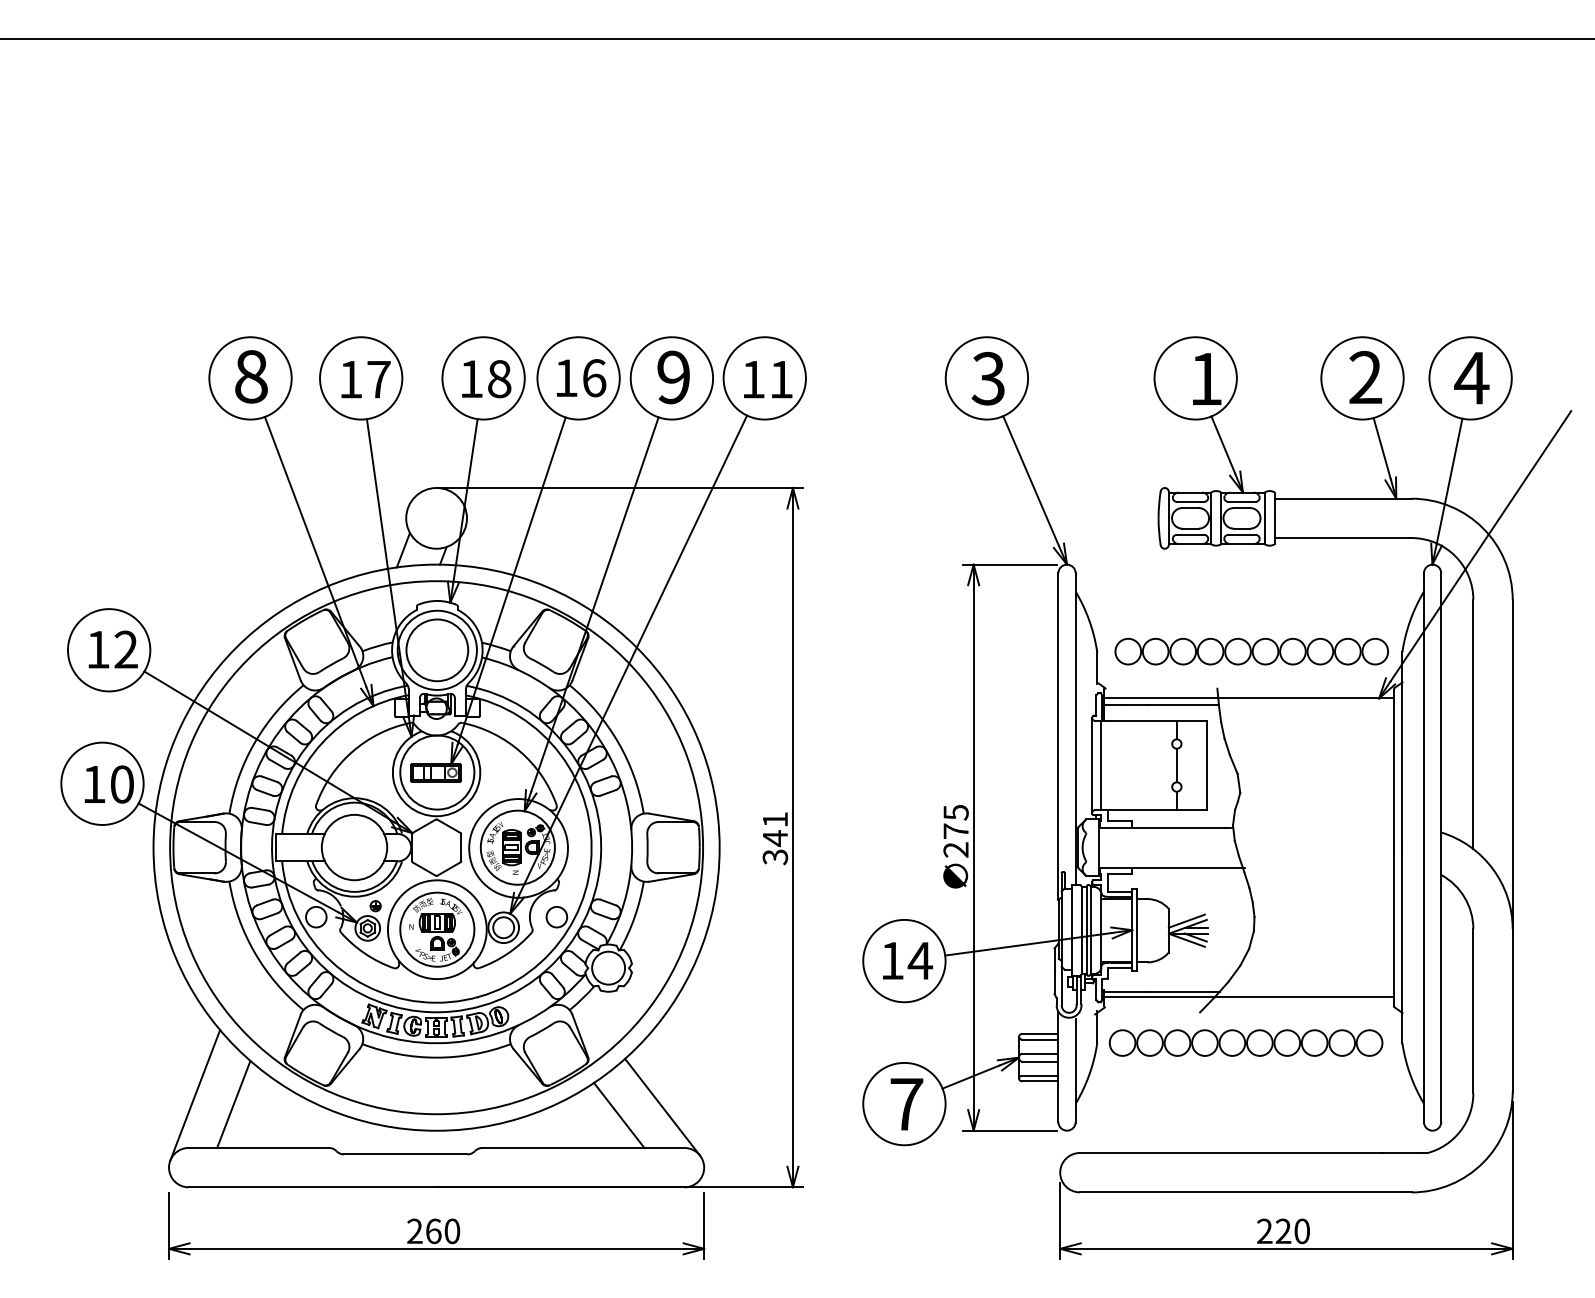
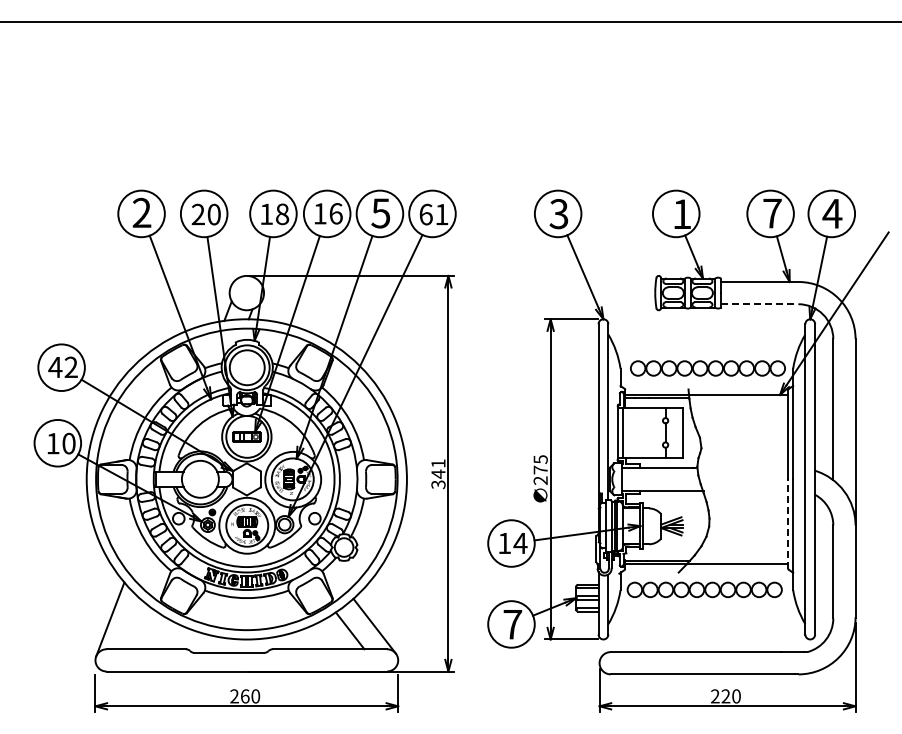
text: (250, 375) -> (141, 212), 8 -> 2
text: (672, 377) -> (380, 213), 9 -> 5
text: (1365, 377) -> (772, 213), 2 -> 7
text: (363, 379) -> (205, 214), 17 -> 20
text: (752, 379) -> (425, 214), 11 -> 61
line: (1342, 538) -> (759, 304), solid -> dashed
text: (98, 649) -> (55, 367), 12 -> 42
line: (1394, 927) -> (788, 524), solid -> dashed
line: (232, 1104) -> (131, 624), removed

